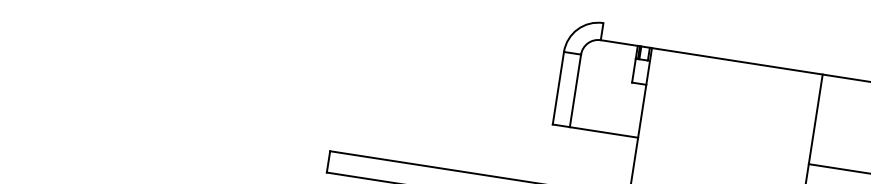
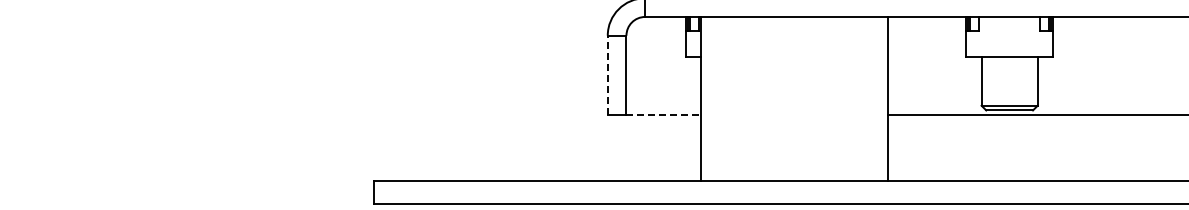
line: (558, 88) -> (607, 75), solid -> dashed
line: (604, 132) -> (664, 115), solid -> dashed

